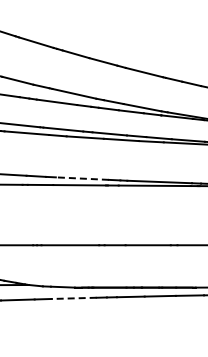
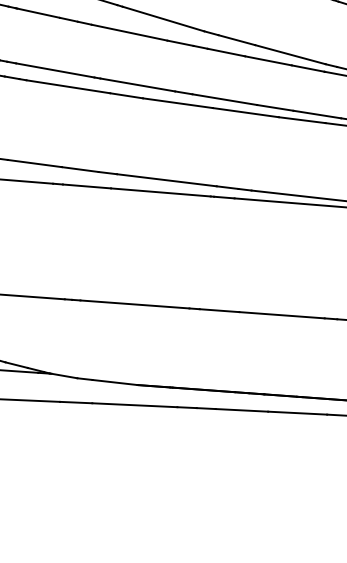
line: (82, 178) -> (167, 180), dashed -> solid
line: (73, 298) -> (133, 405), dashed -> solid

